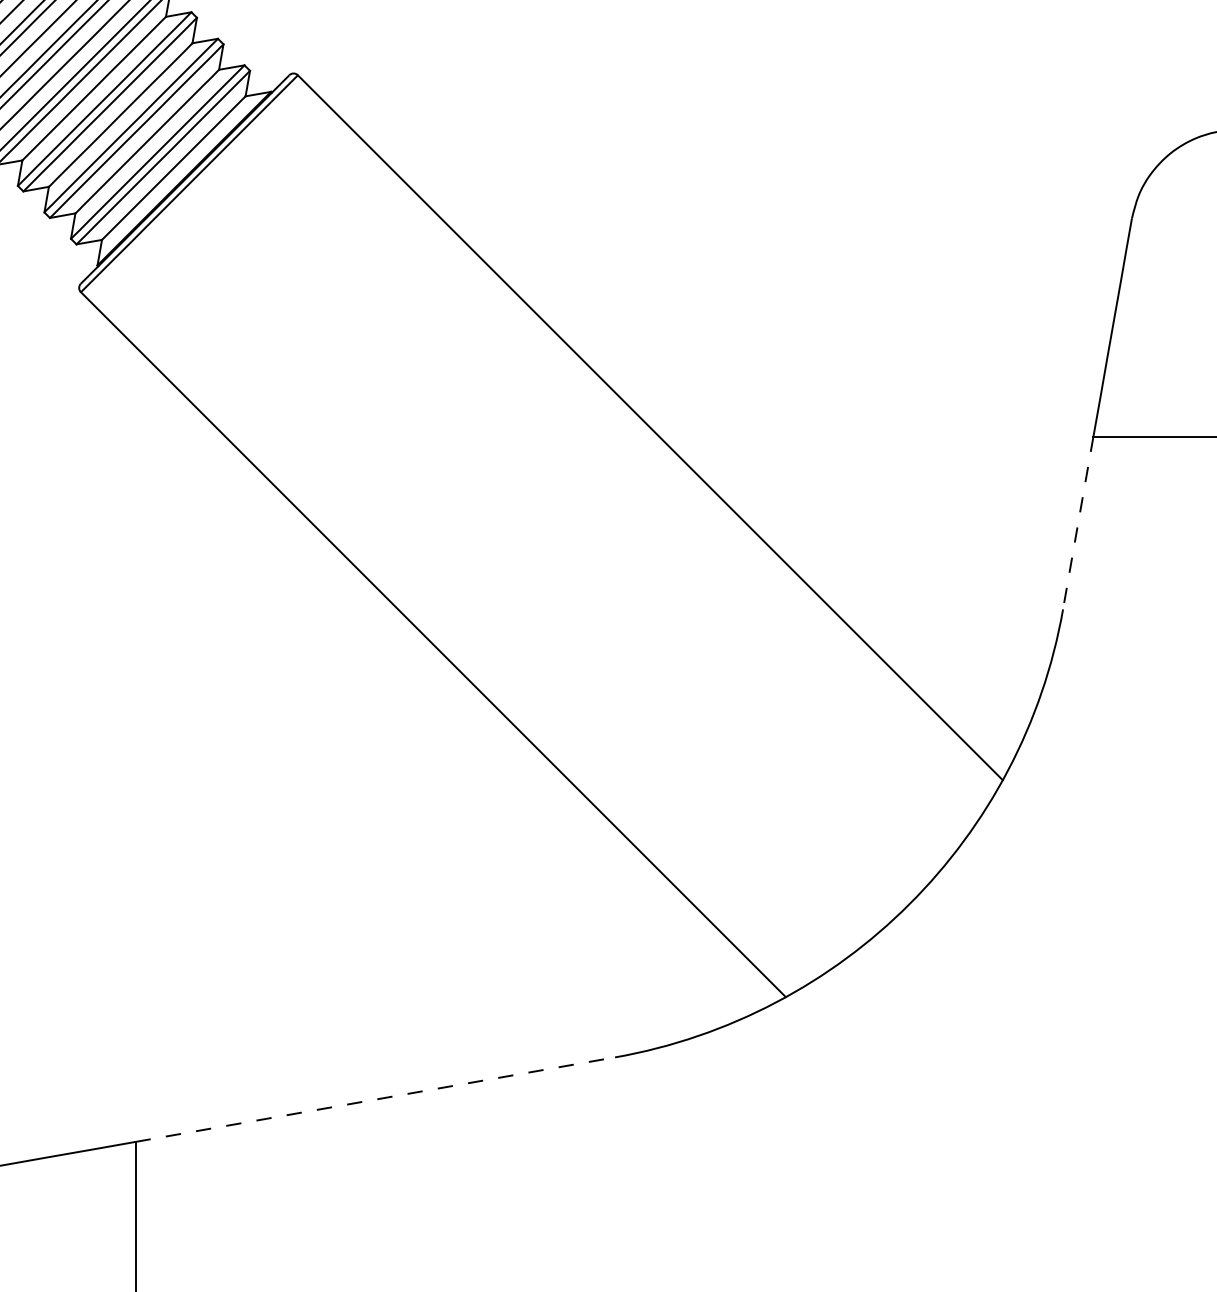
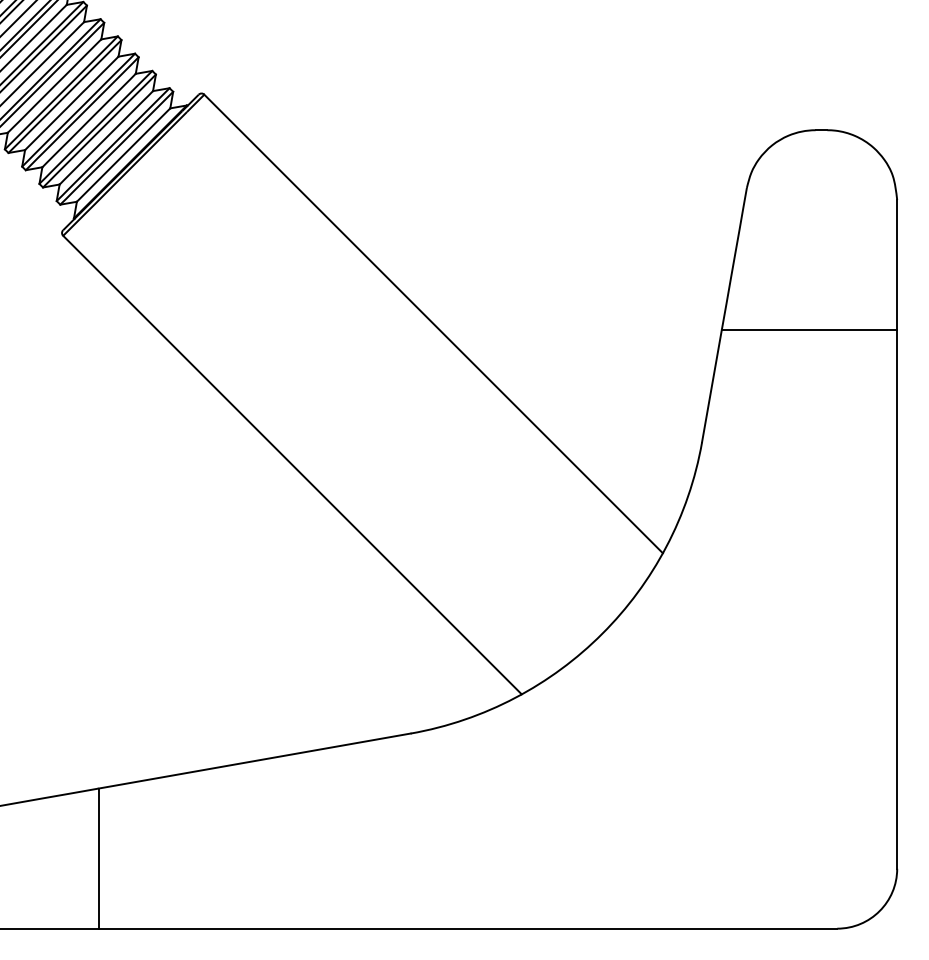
line: (1077, 523) -> (711, 386), dashed -> solid
line: (376, 1098) -> (255, 760), dashed -> solid

